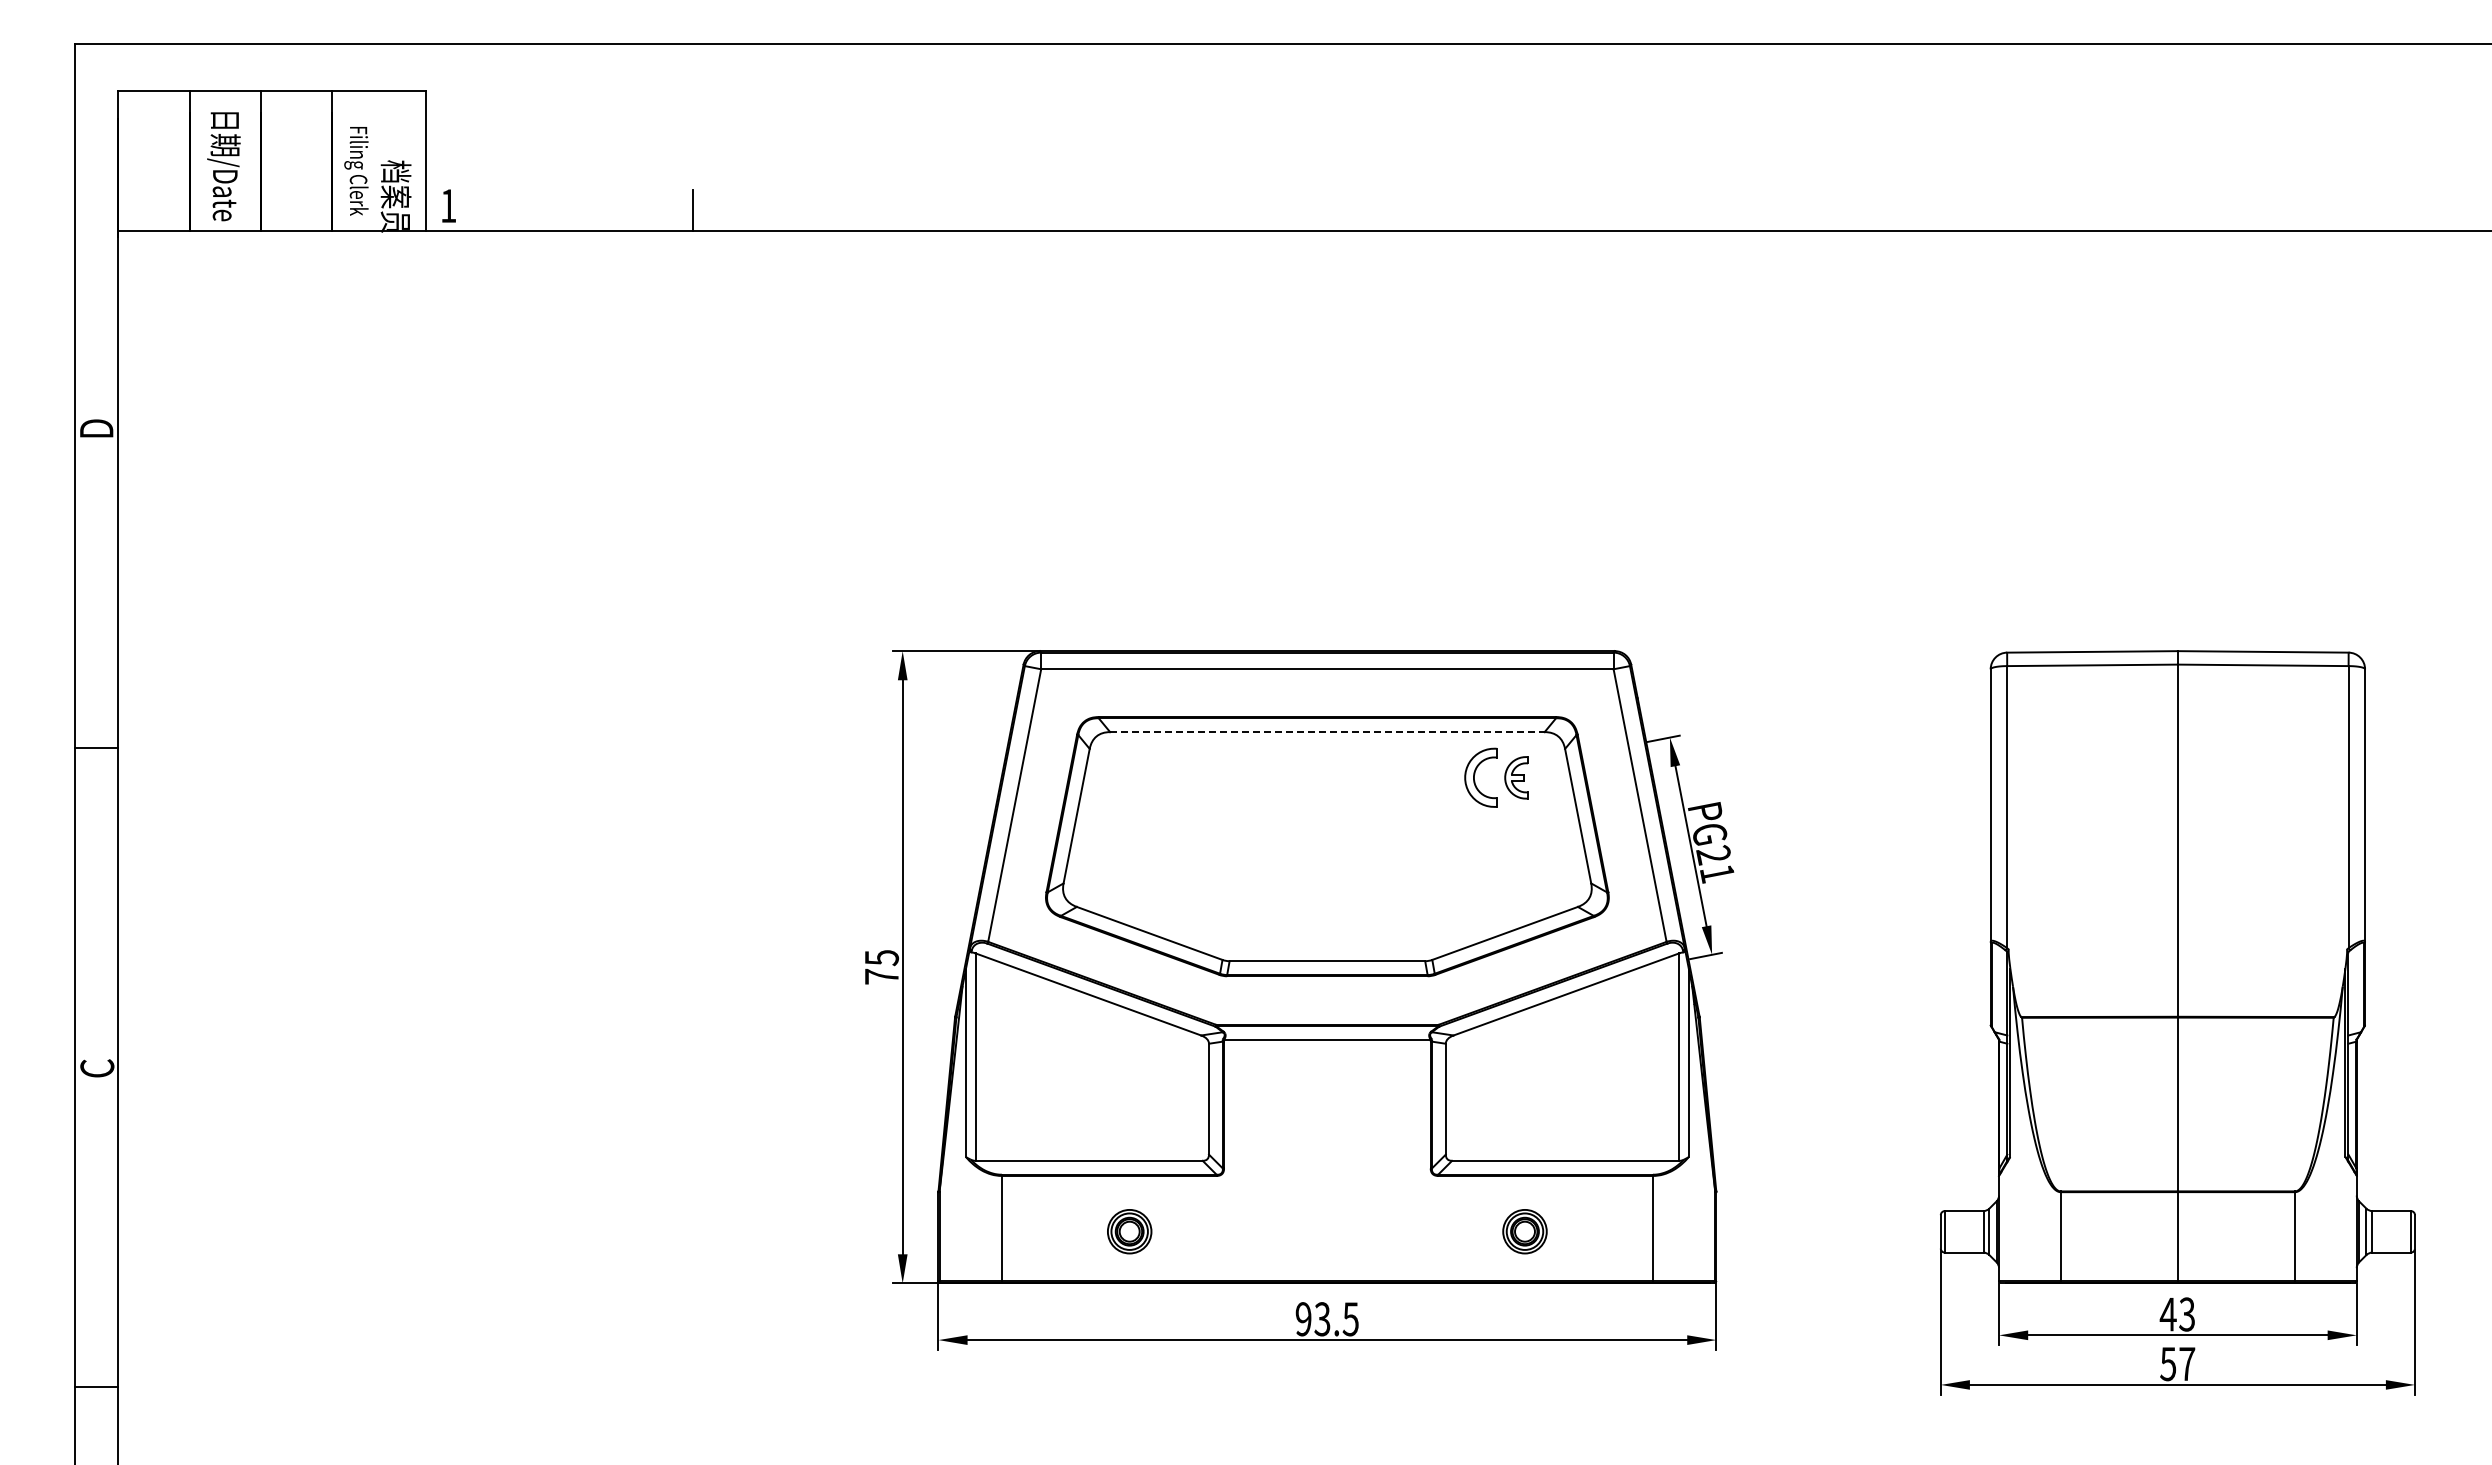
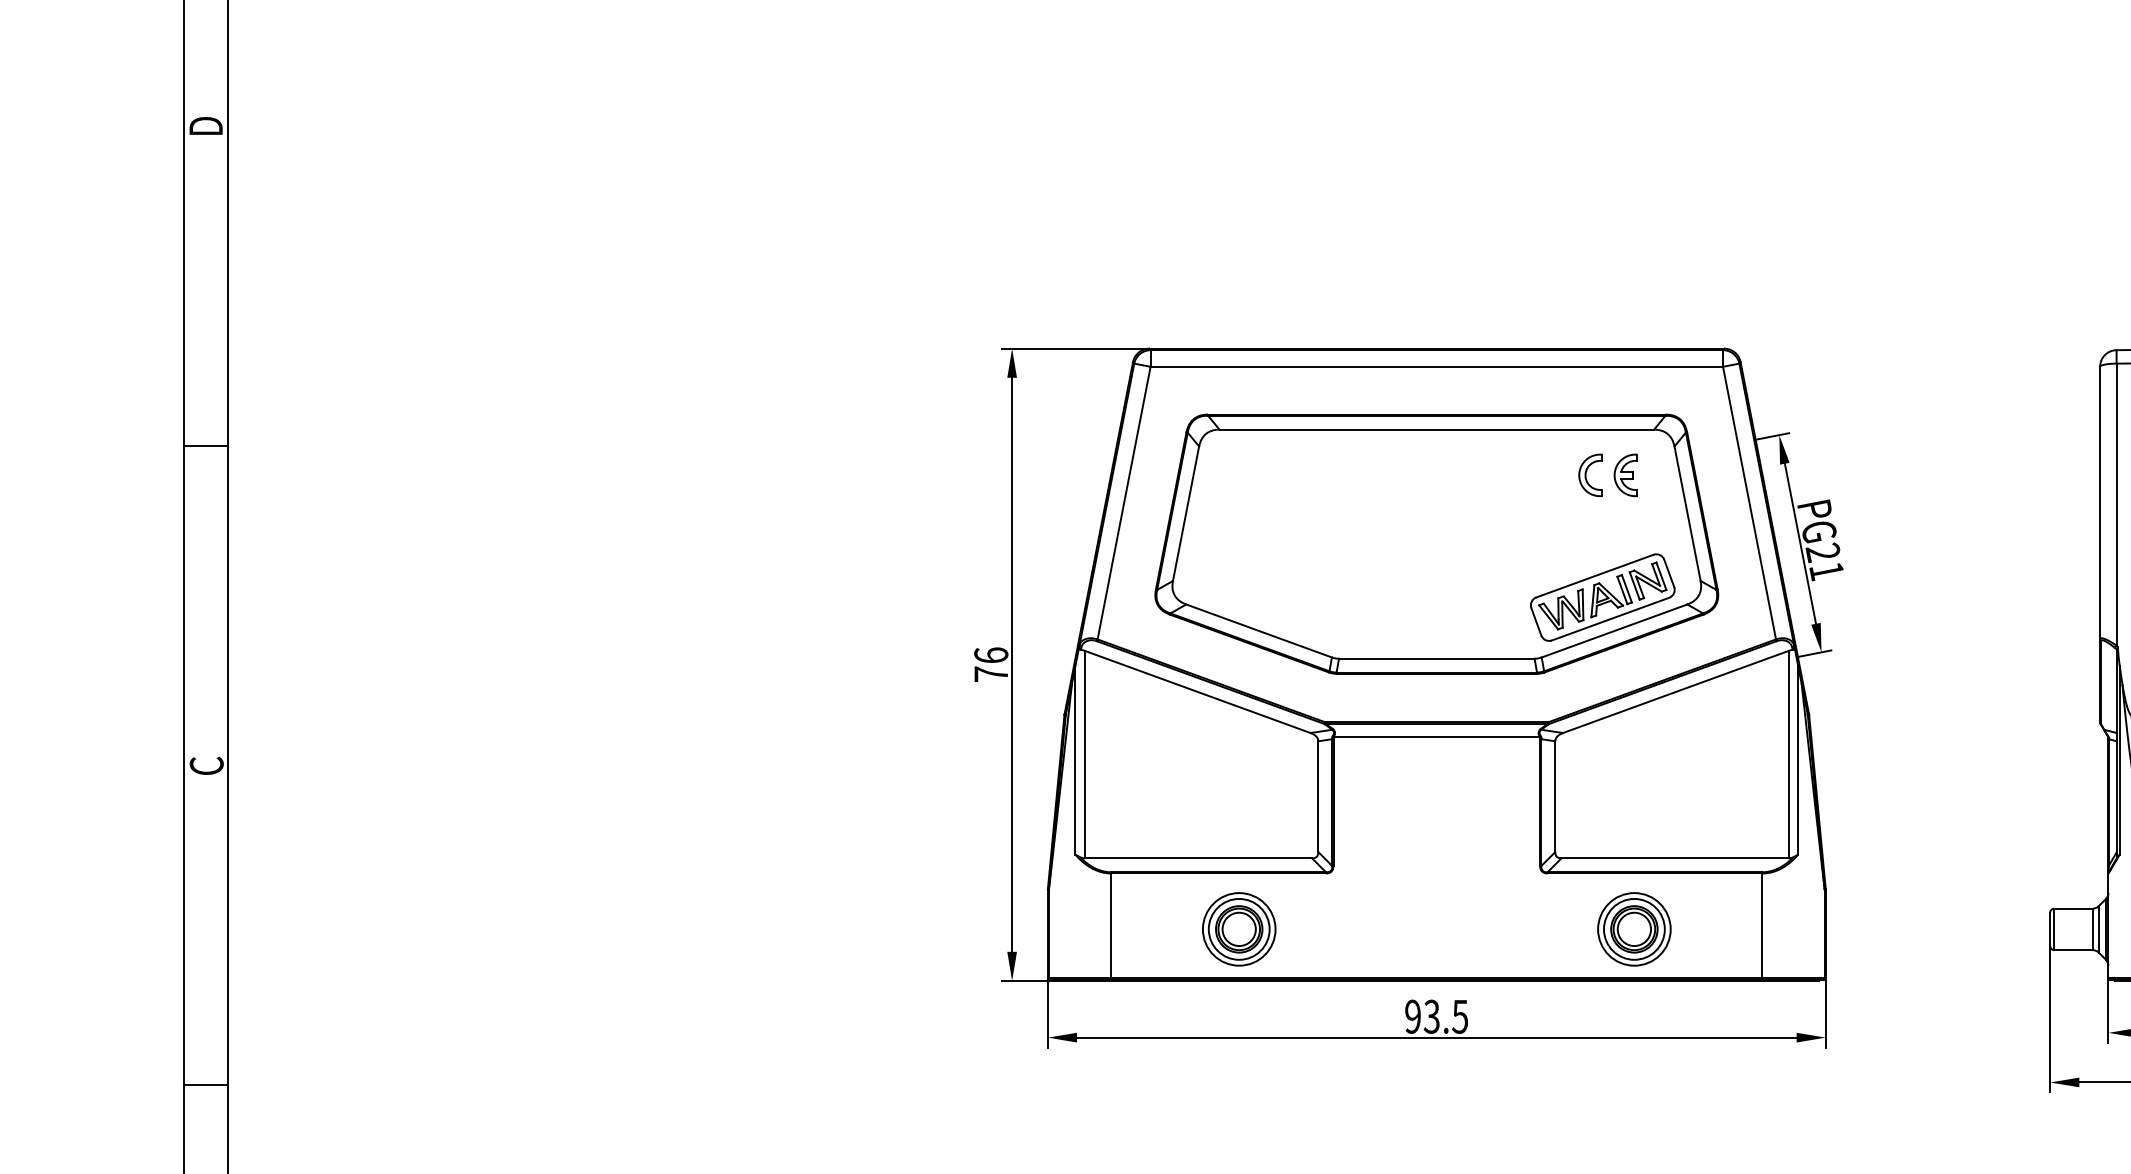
line: (1327, 732) -> (1436, 430), dashed -> solid
part: (1481, 777) -> (1590, 475), size x0.71
part: (1493, 899) -> (1602, 597), added
text: (881, 957) -> (990, 655), 75 -> 76
part: (1129, 1231) -> (1238, 929), size x1.67
part: (1524, 1231) -> (1633, 929), size x1.67

